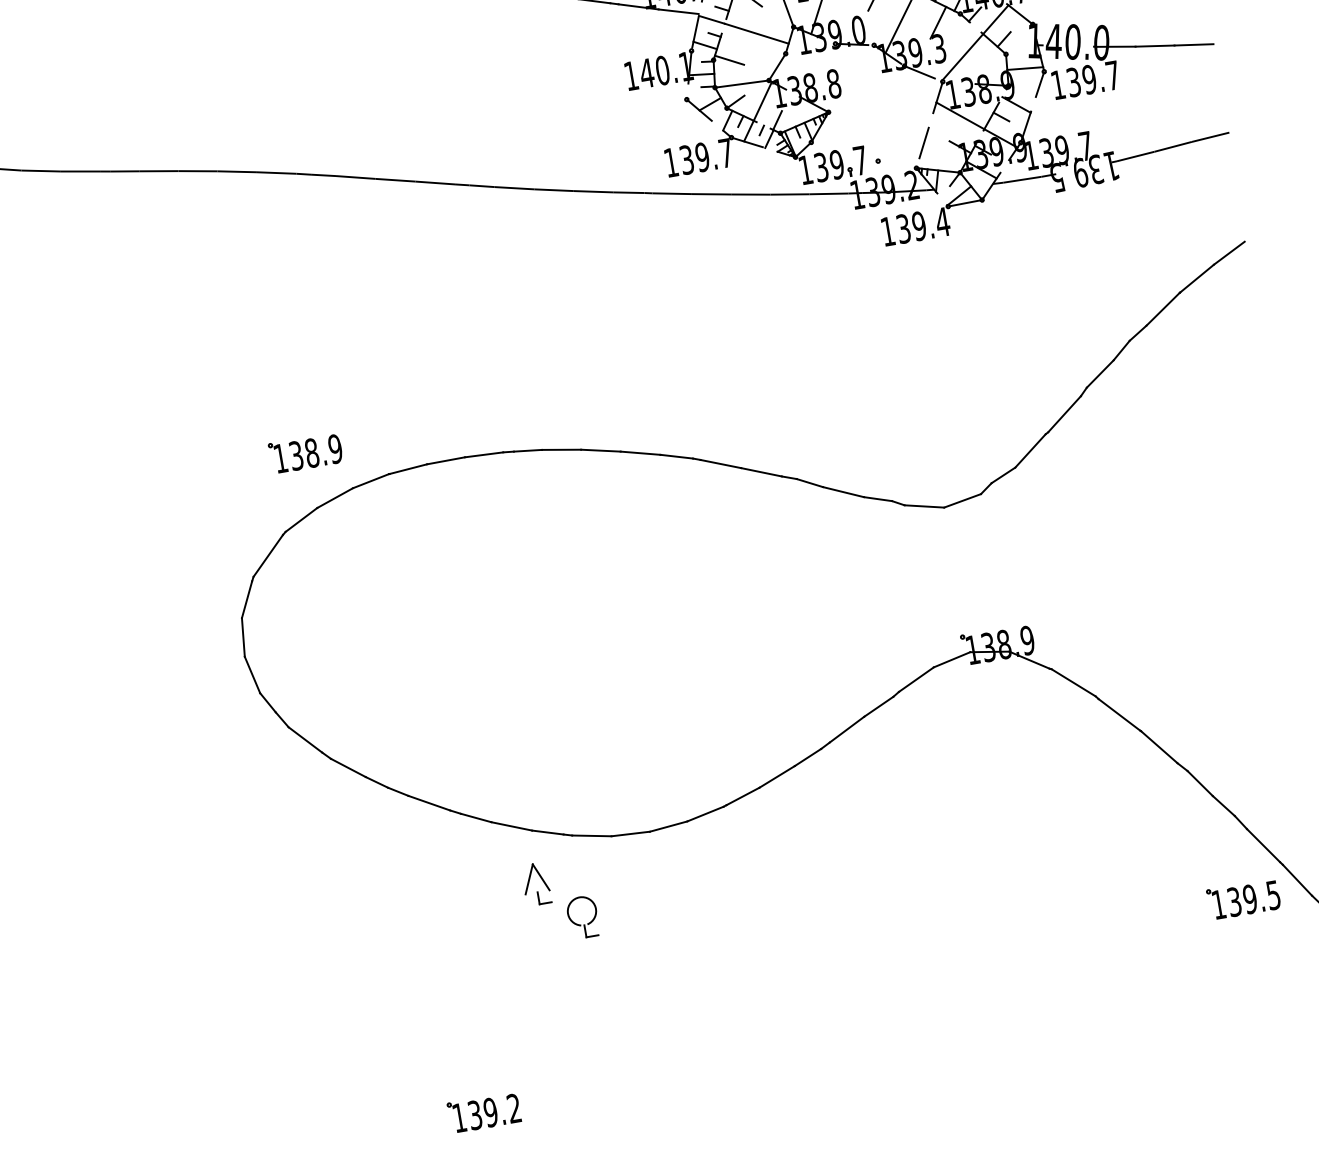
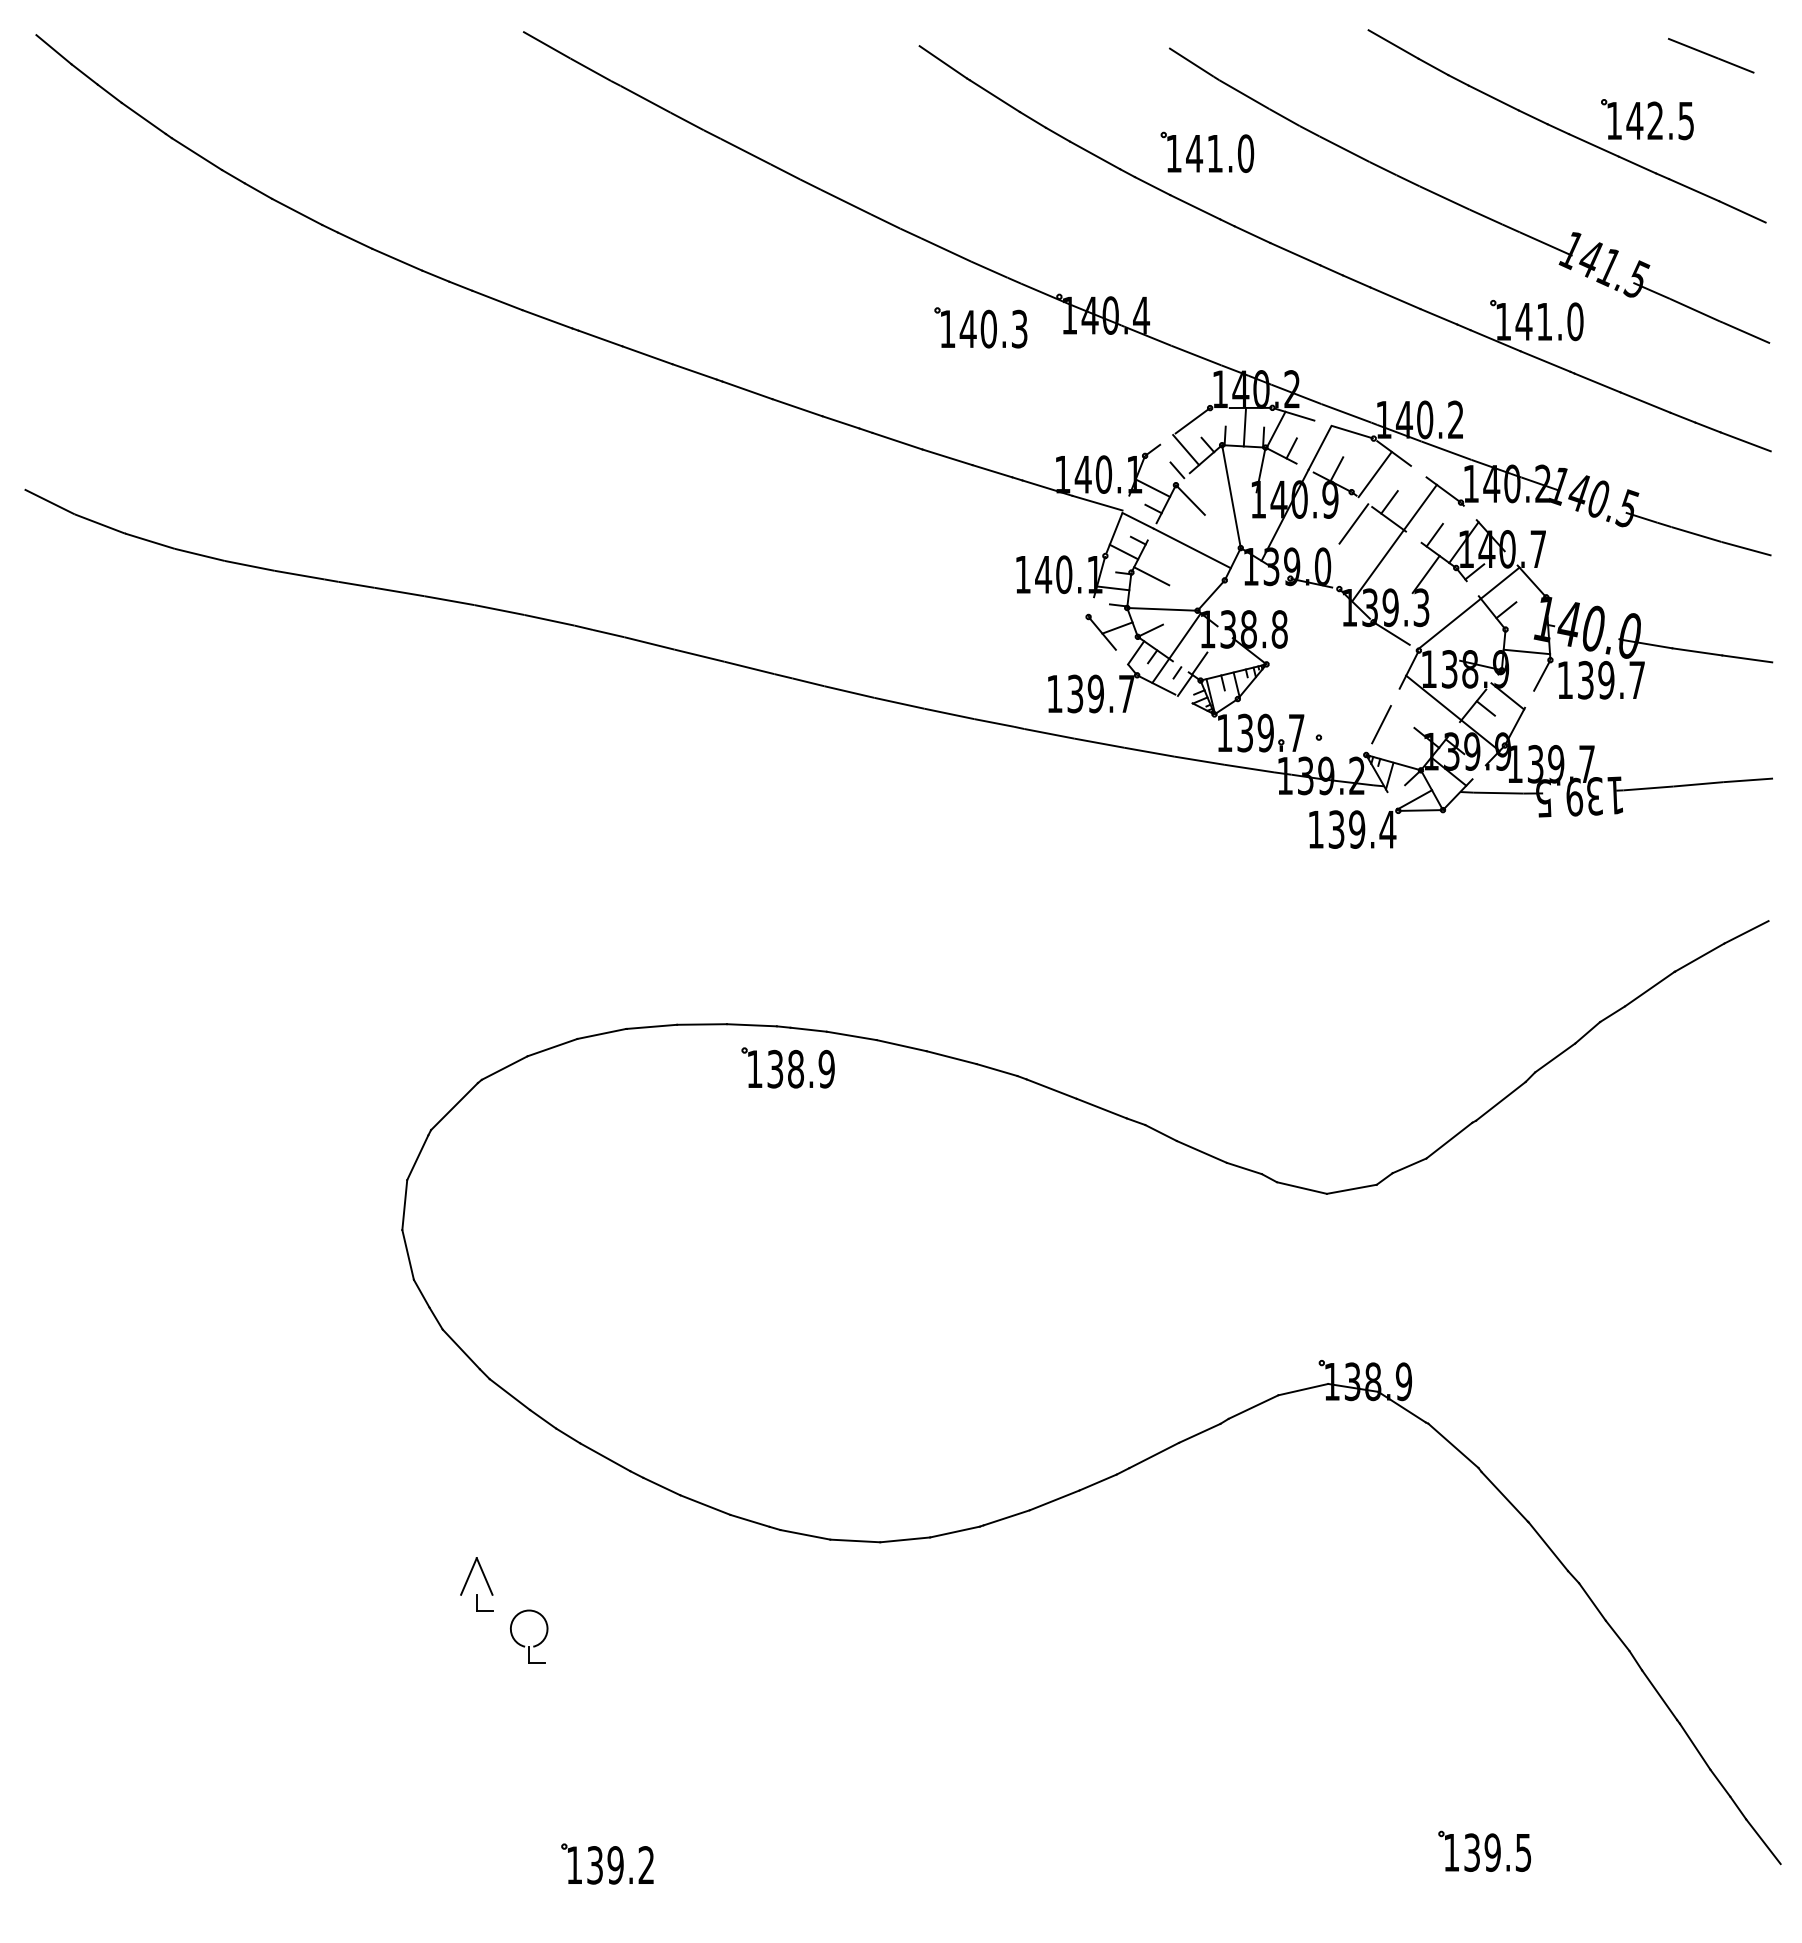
part: (305, 452) -> (787, 1067), moved
part: (1243, 898) -> (1484, 1850), moved
part: (552, 902) -> (493, 1610), moved

